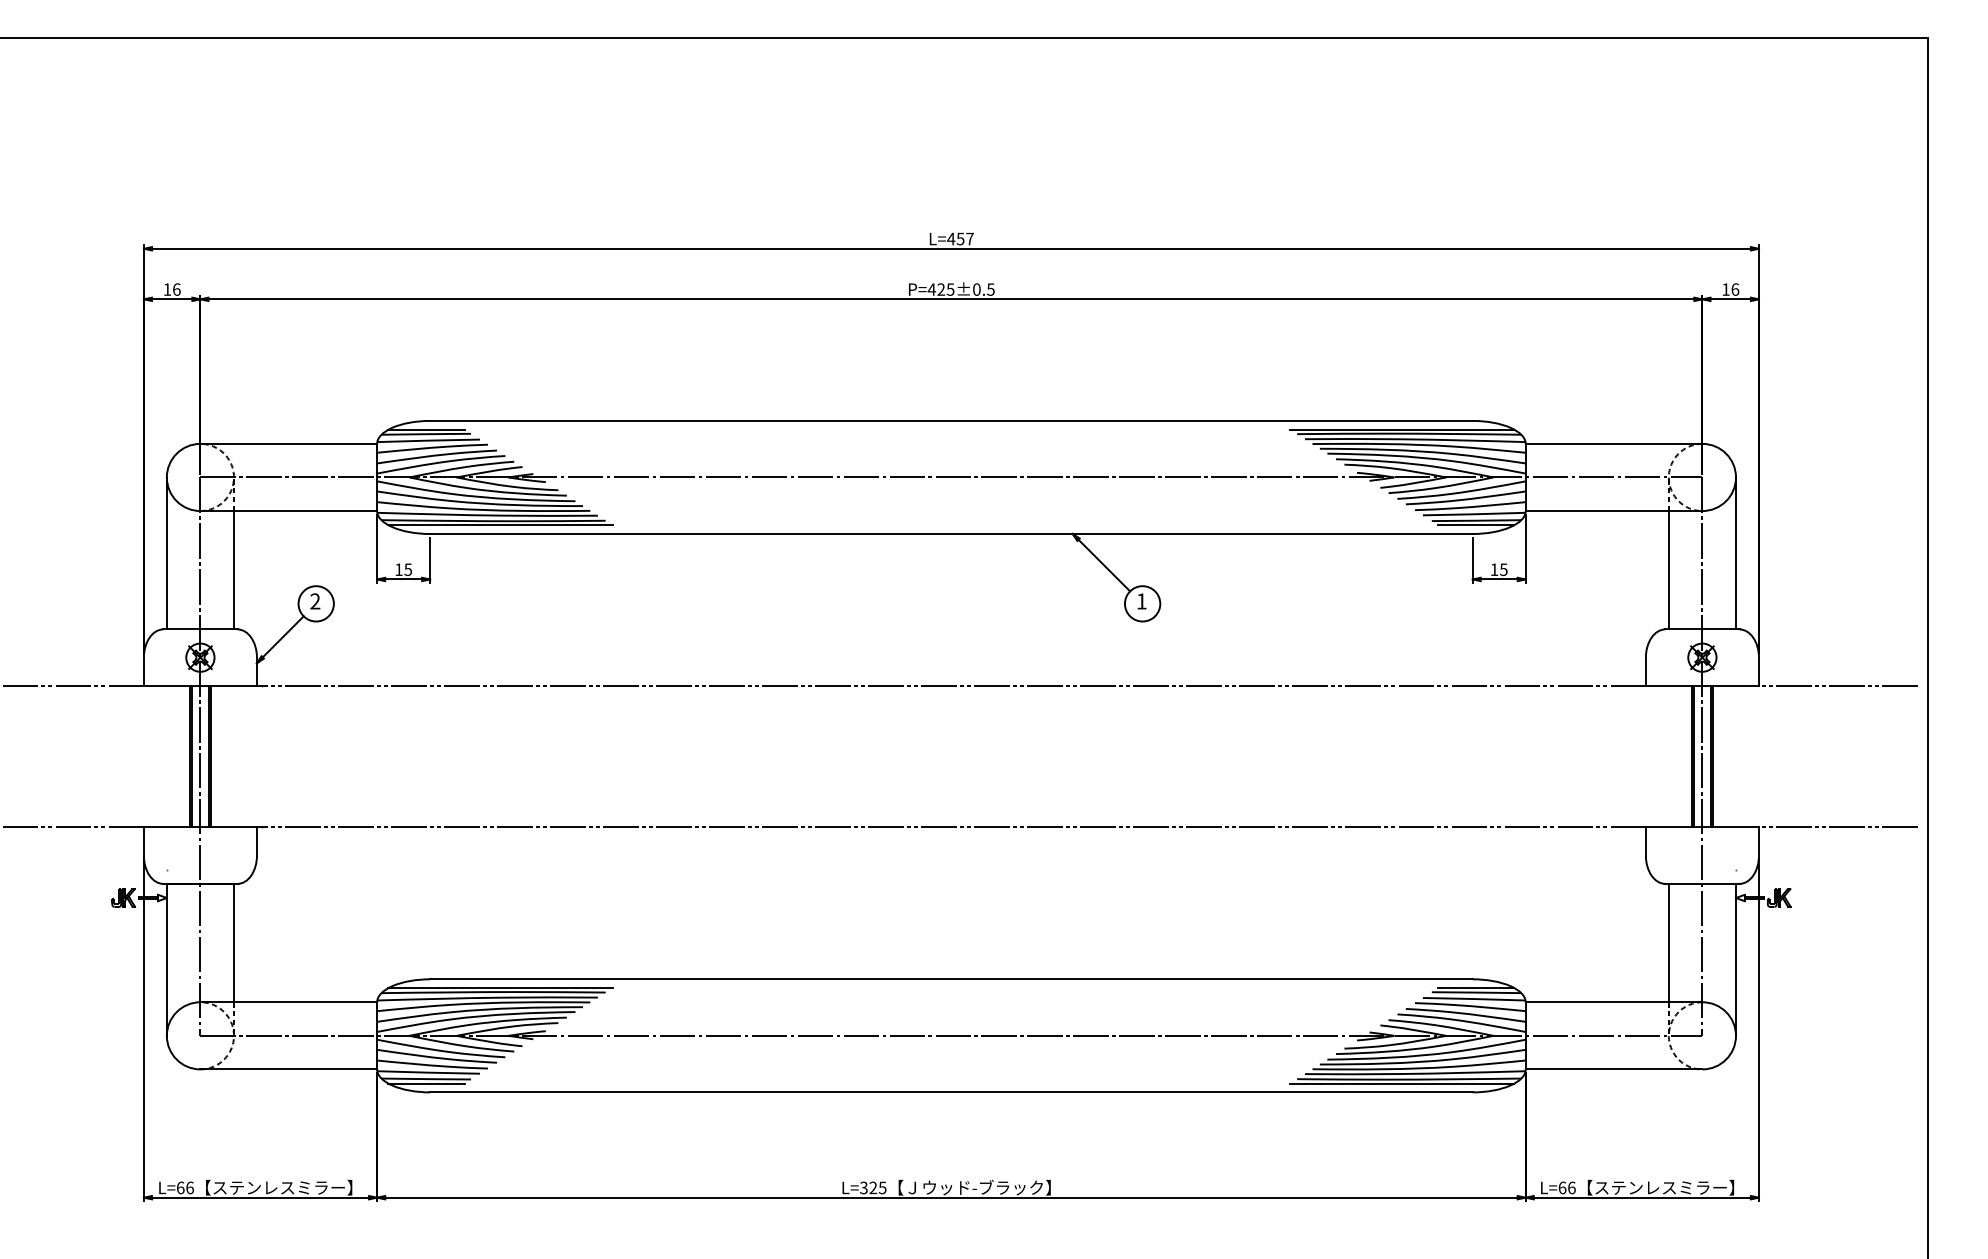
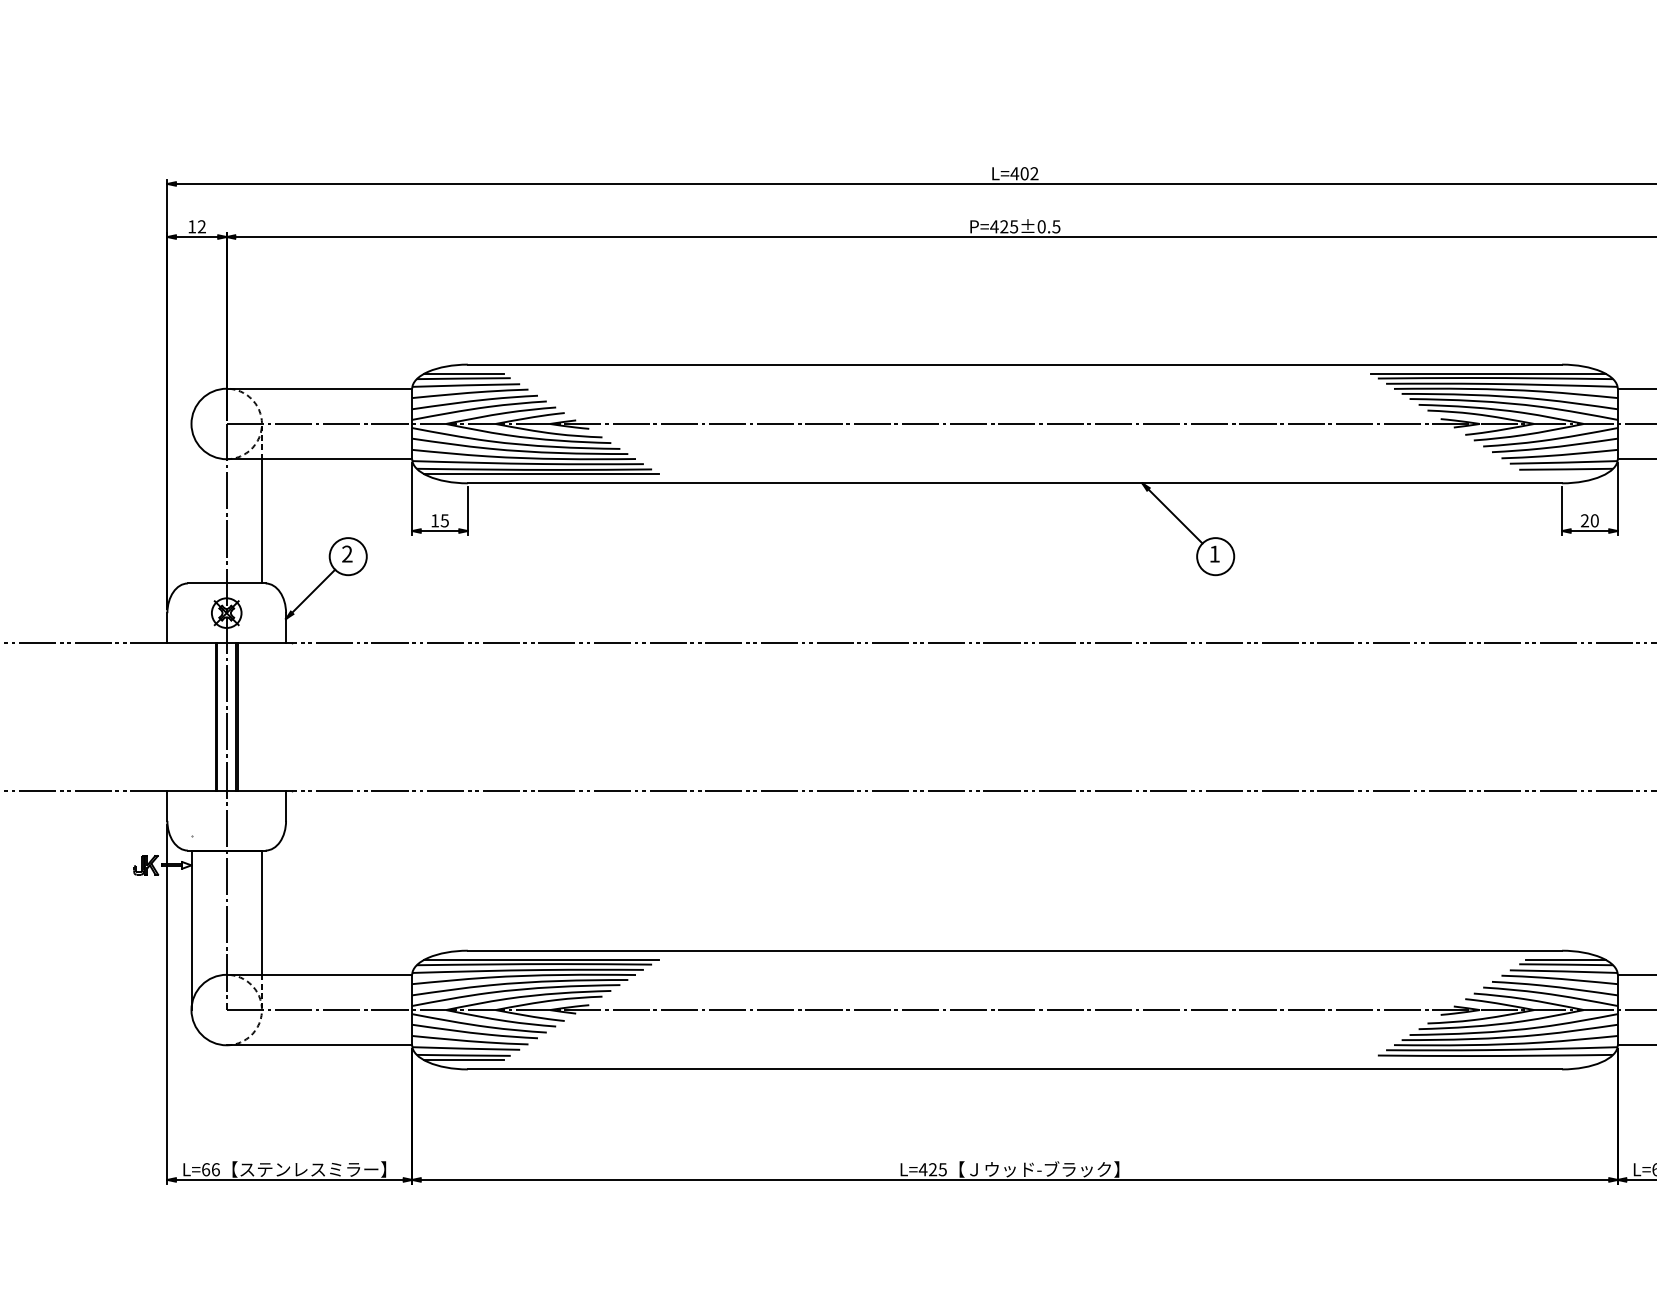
text: (964, 238) -> (1028, 173), L=457 -> L=402
text: (176, 289) -> (201, 226), 16 -> 12
line: (1476, 525) -> (1566, 474), removed
line: (166, 553) -> (191, 503), removed
text: (1498, 569) -> (1589, 520), 15 -> 20
line: (1402, 1083) -> (1488, 1060), removed
text: (863, 1187) -> (922, 1169), L=325 -> L=425

